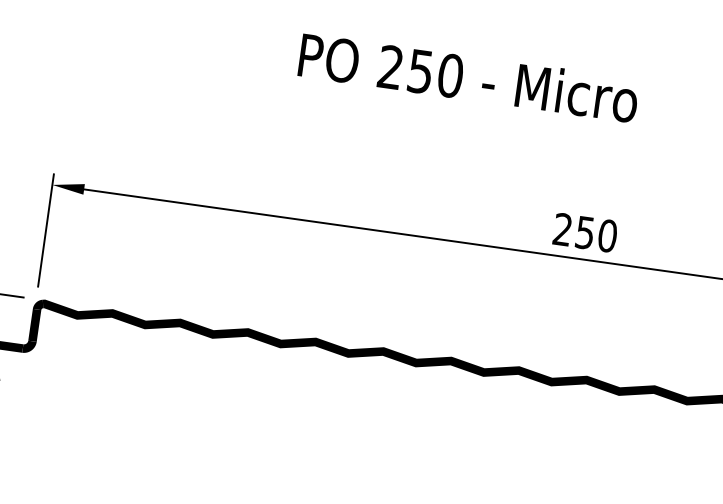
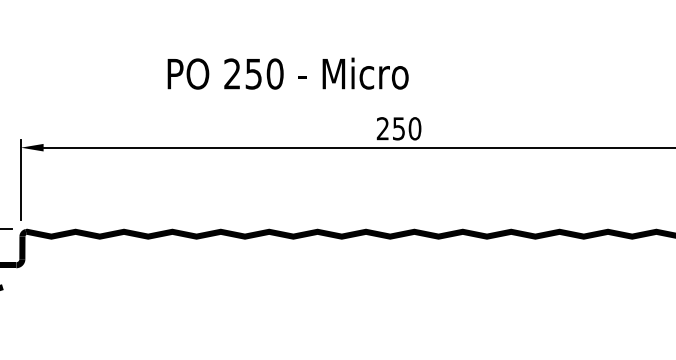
text: (467, 77) -> (287, 73), moved

